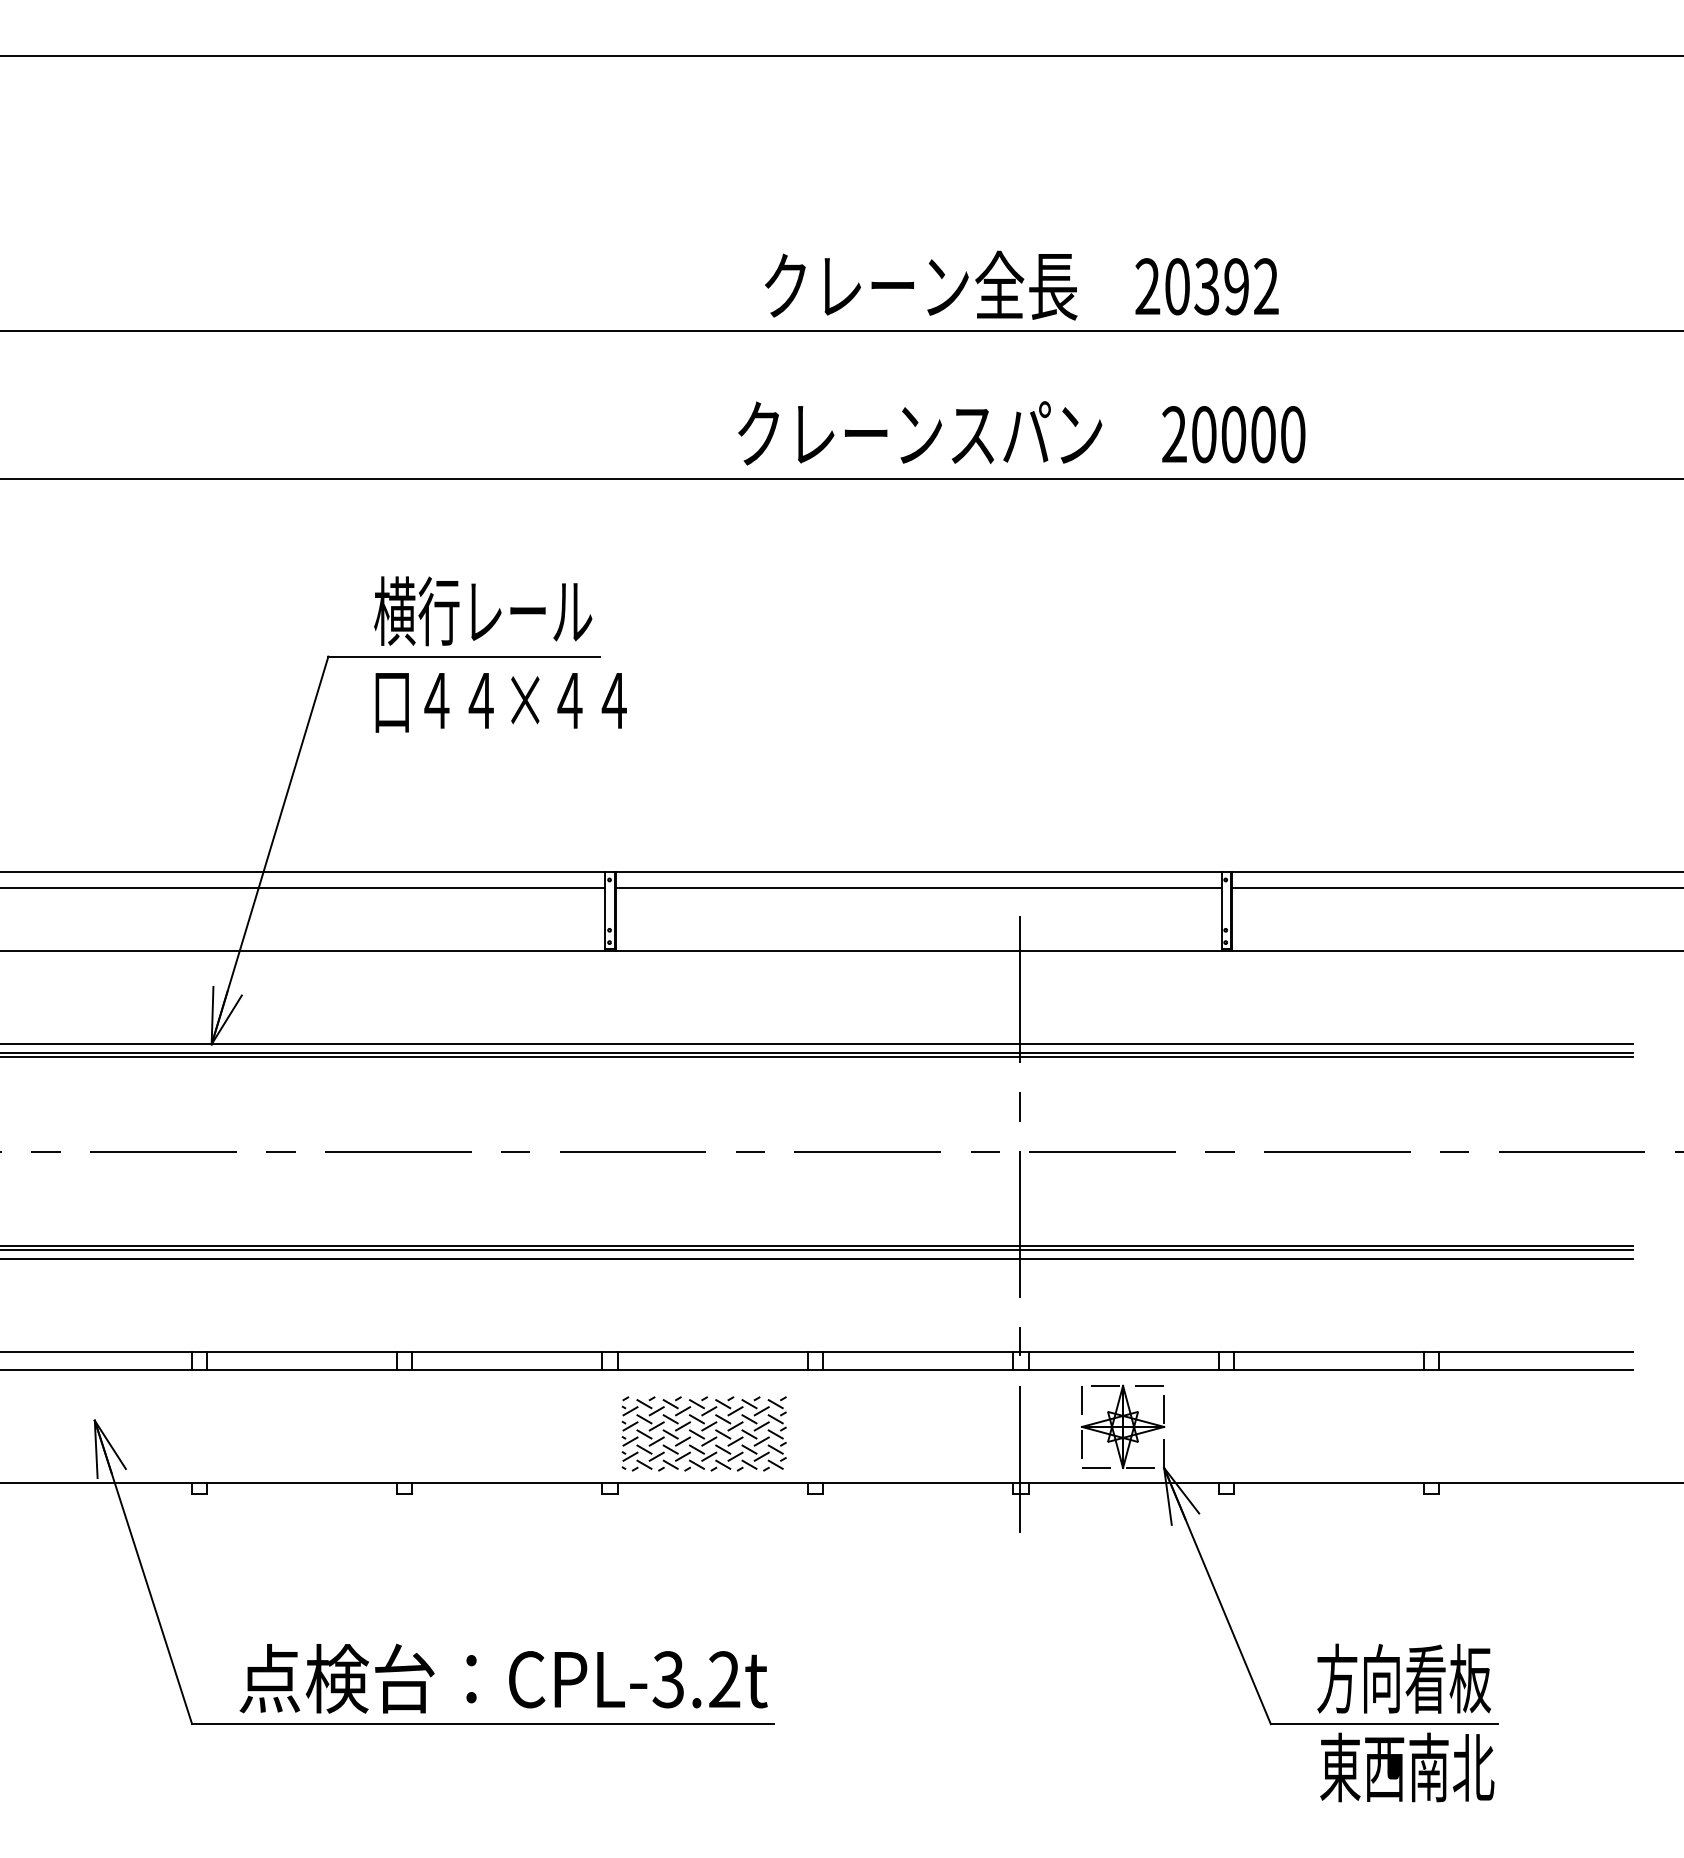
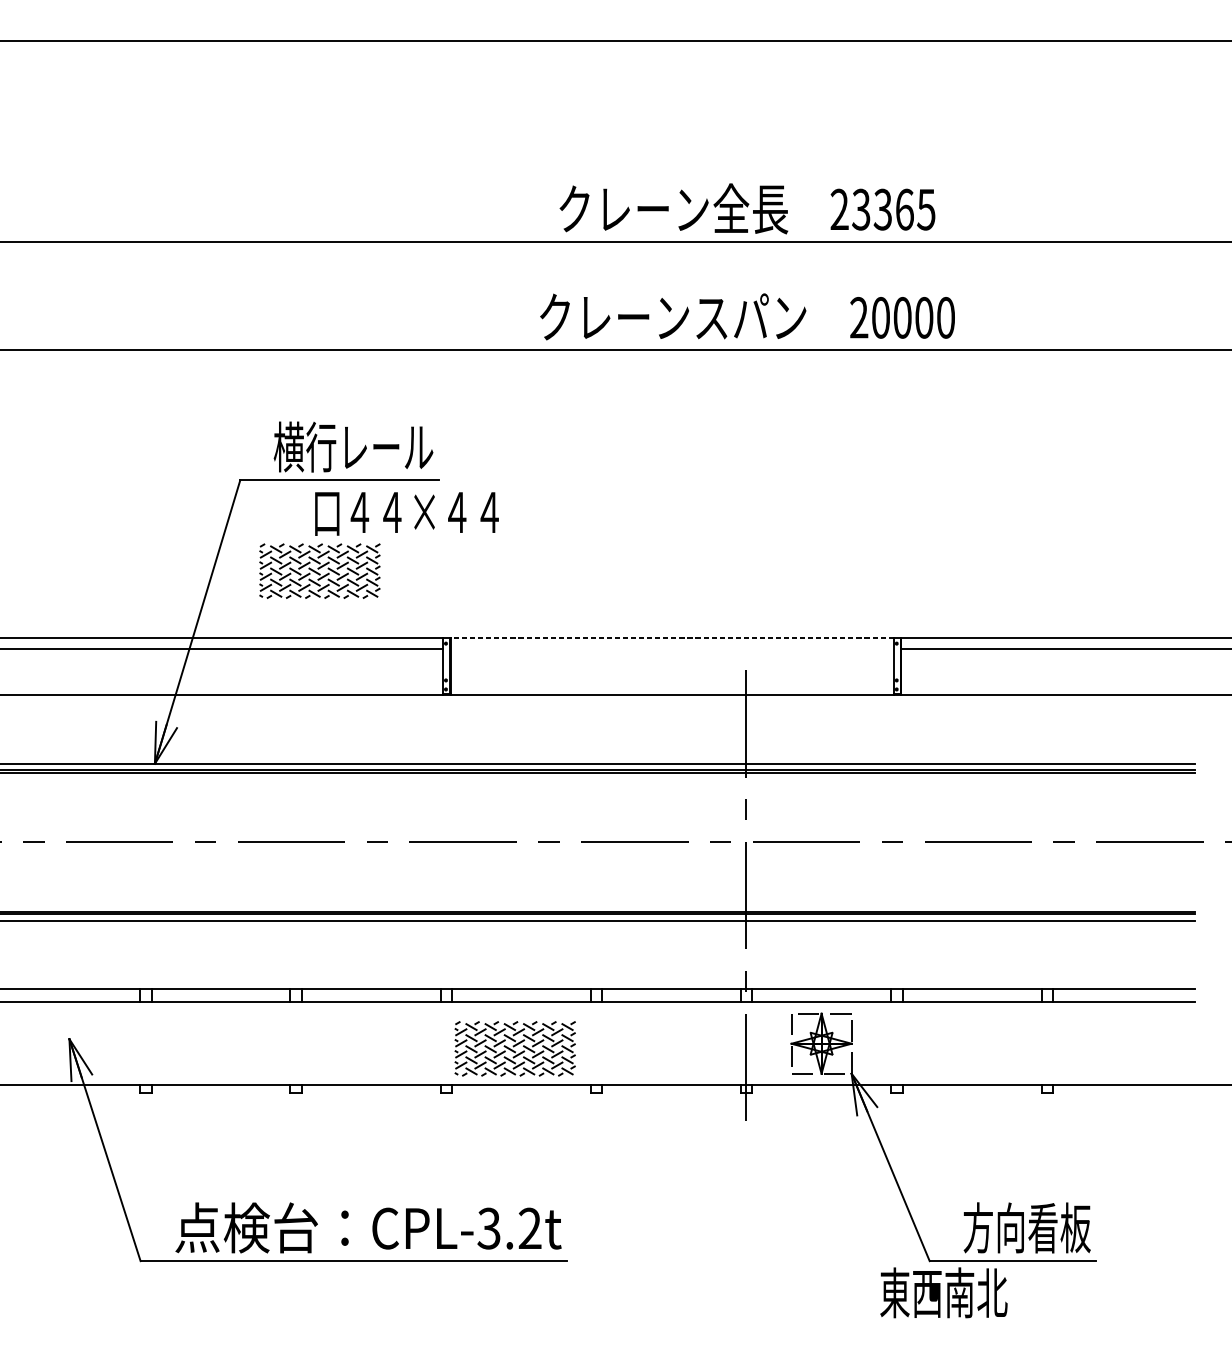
text: (1221, 286) -> (893, 209), 20392 -> 23365
text: (500, 702) -> (406, 513), moved
part: (436, 780) -> (319, 570), added
line: (918, 872) -> (671, 638), solid -> dashed
line: (918, 887) -> (671, 649), removed
text: (1407, 1767) -> (944, 1292), moved

